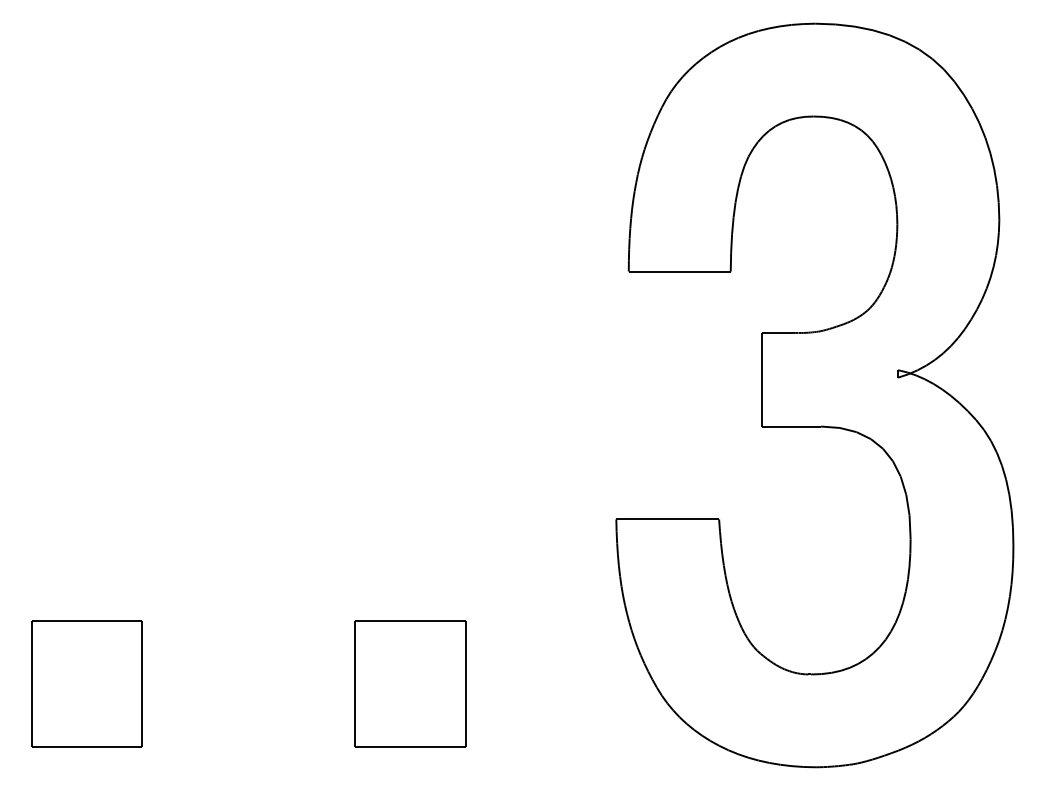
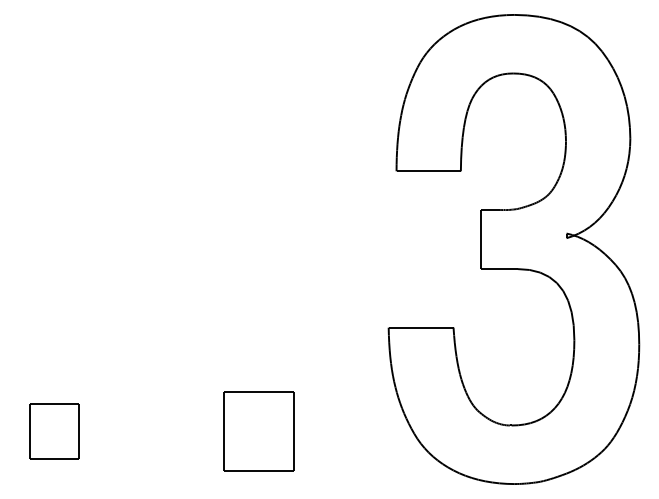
part: (86, 683) -> (54, 431), size x0.7

